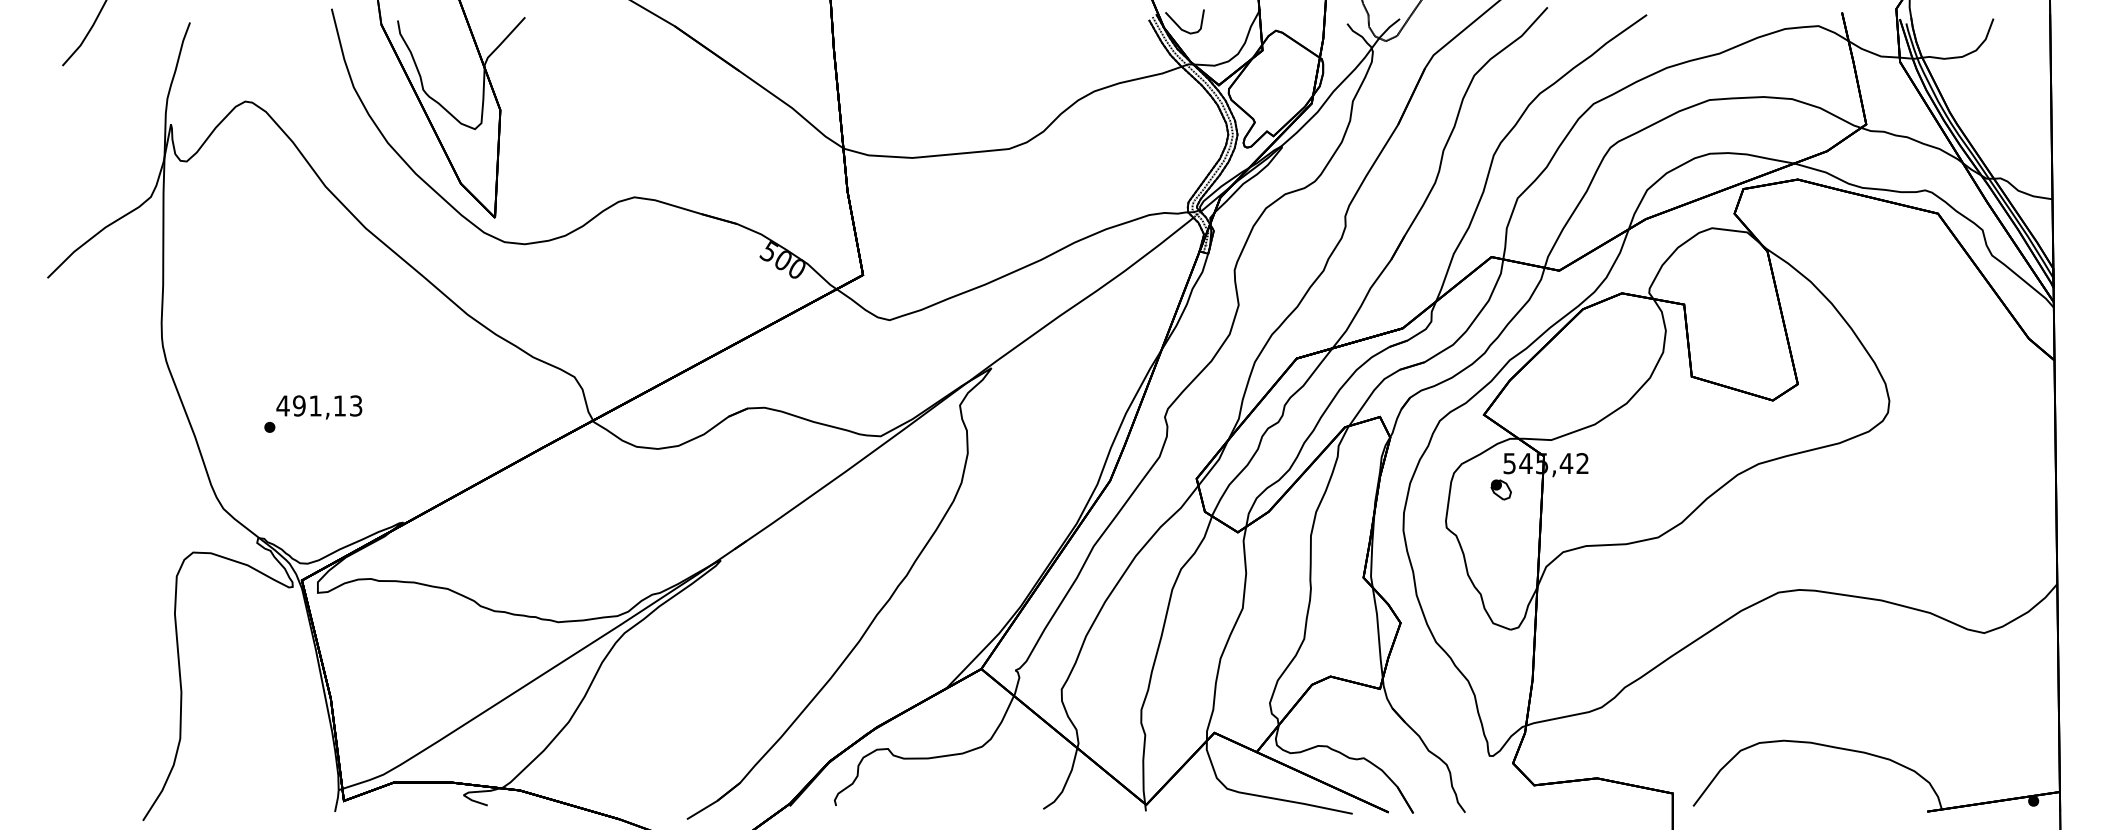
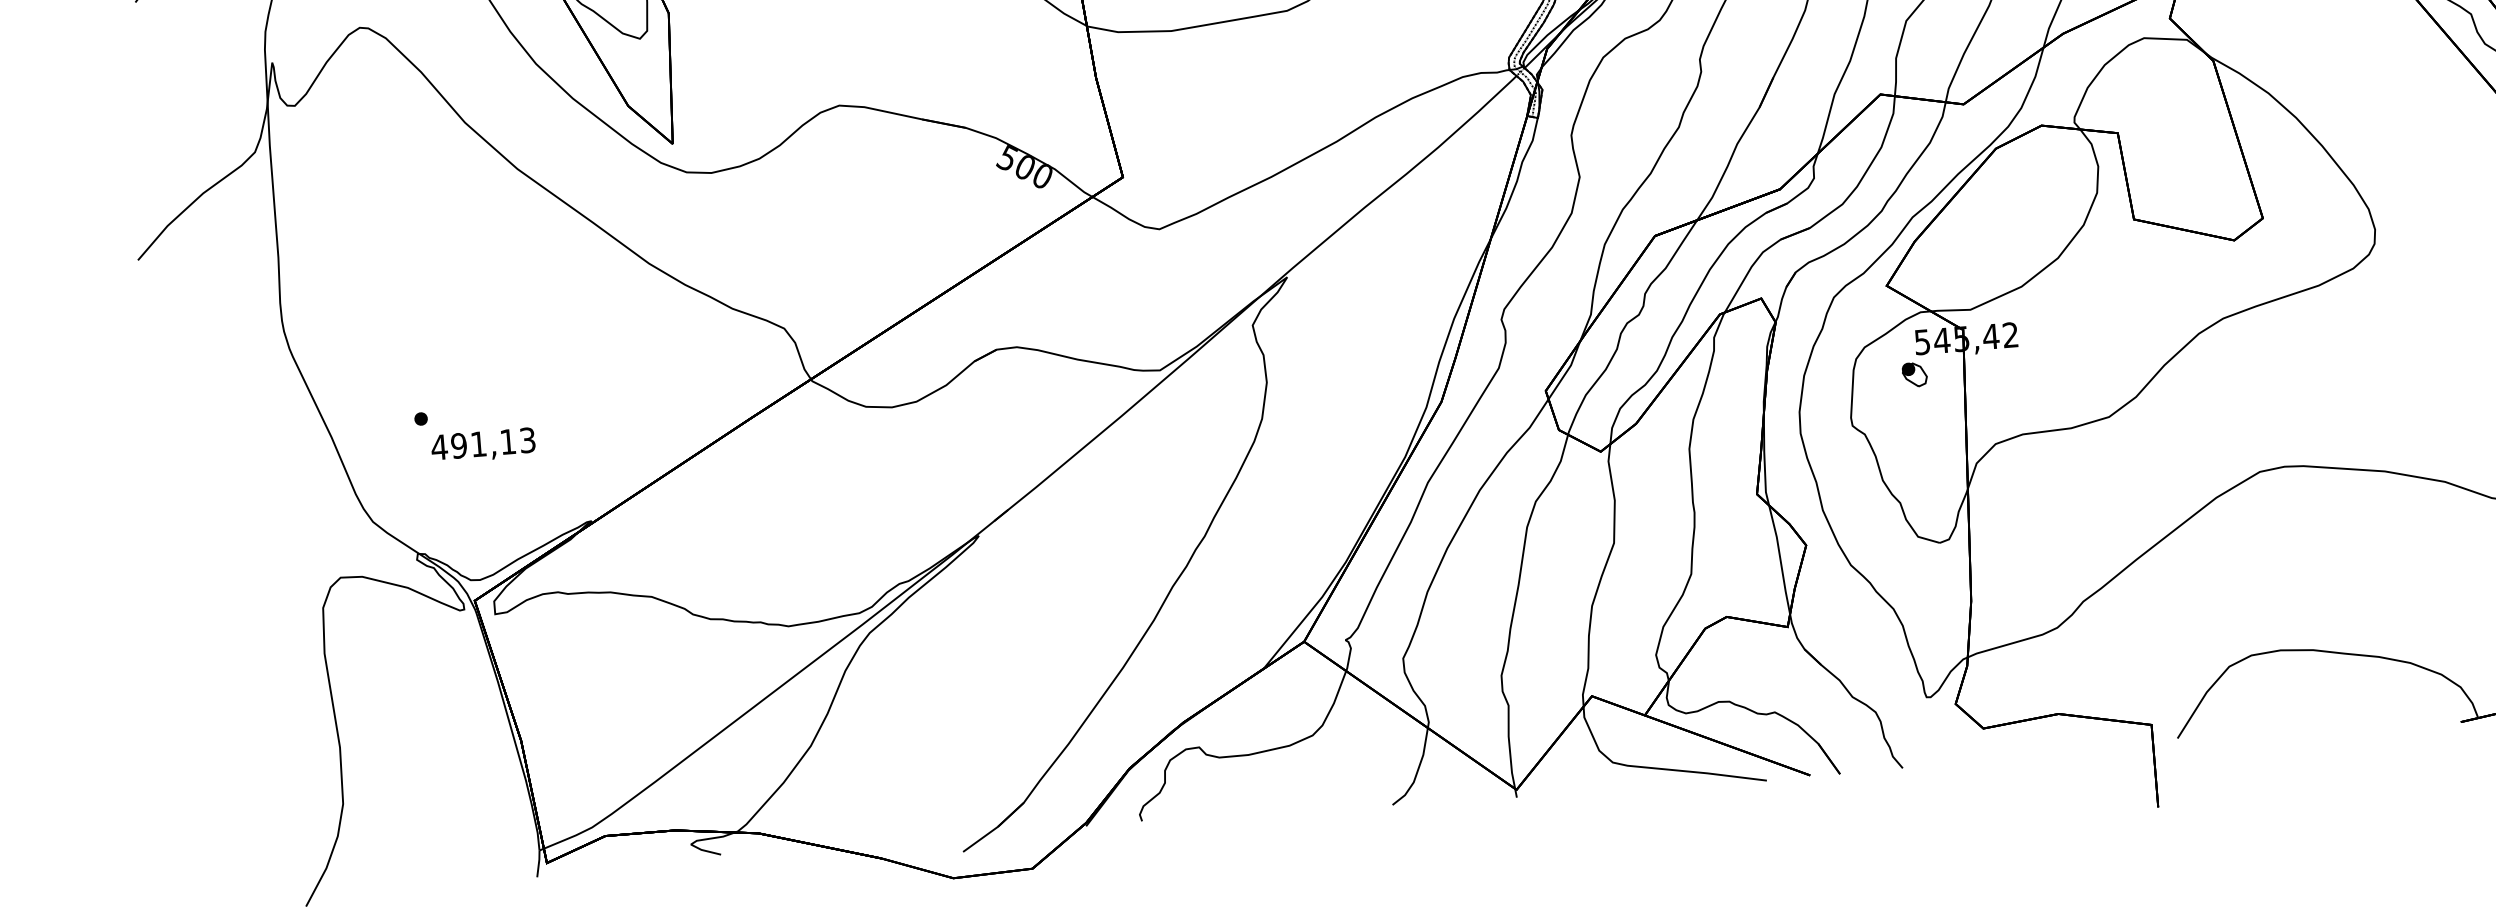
text: (319, 407) -> (483, 445), moved

